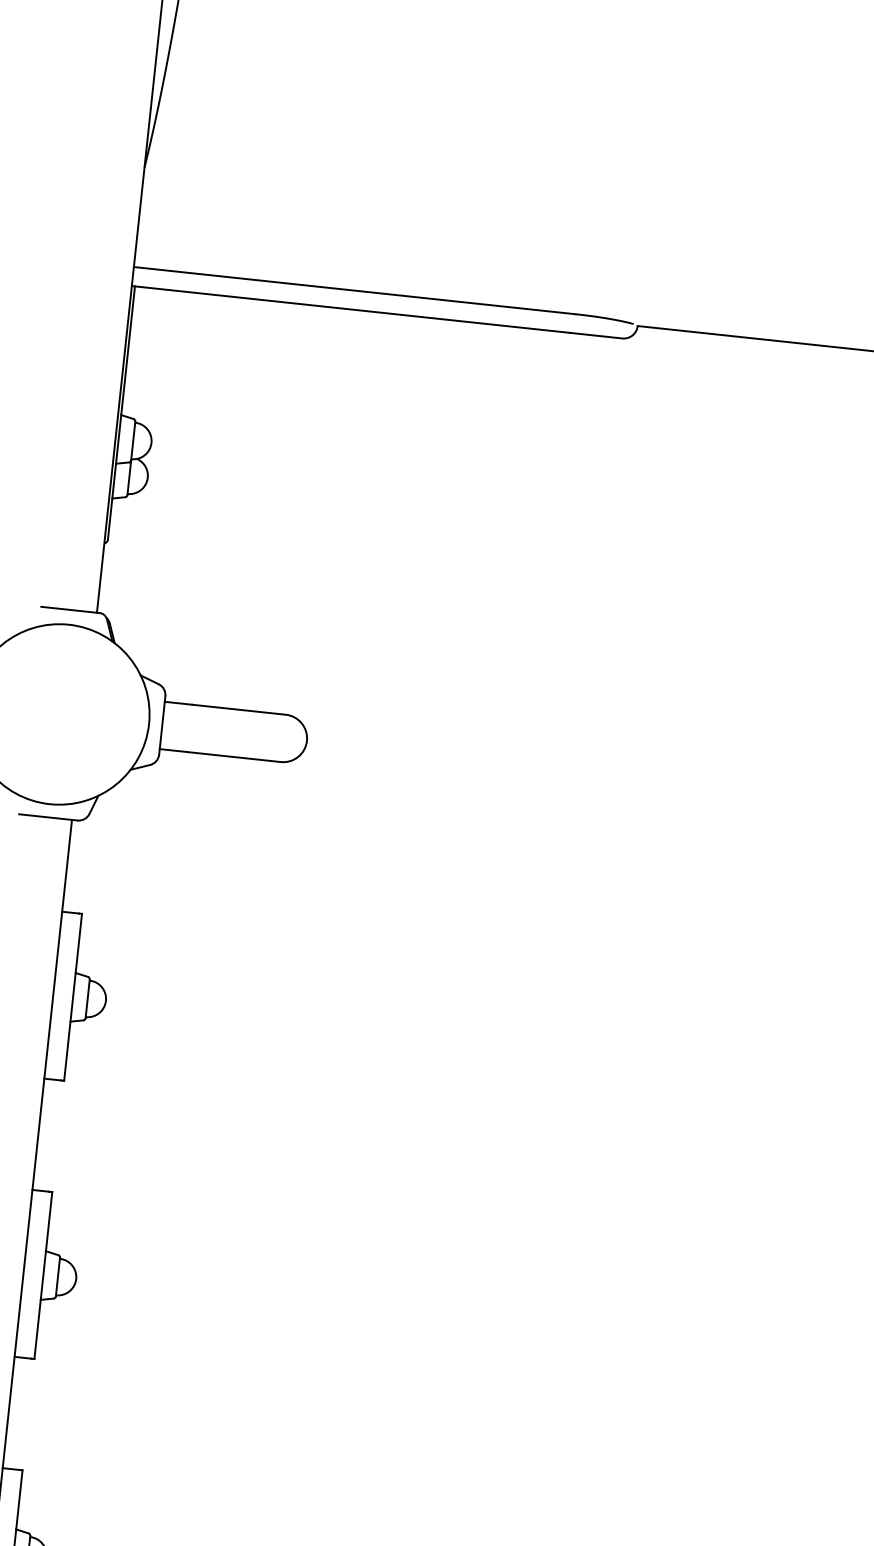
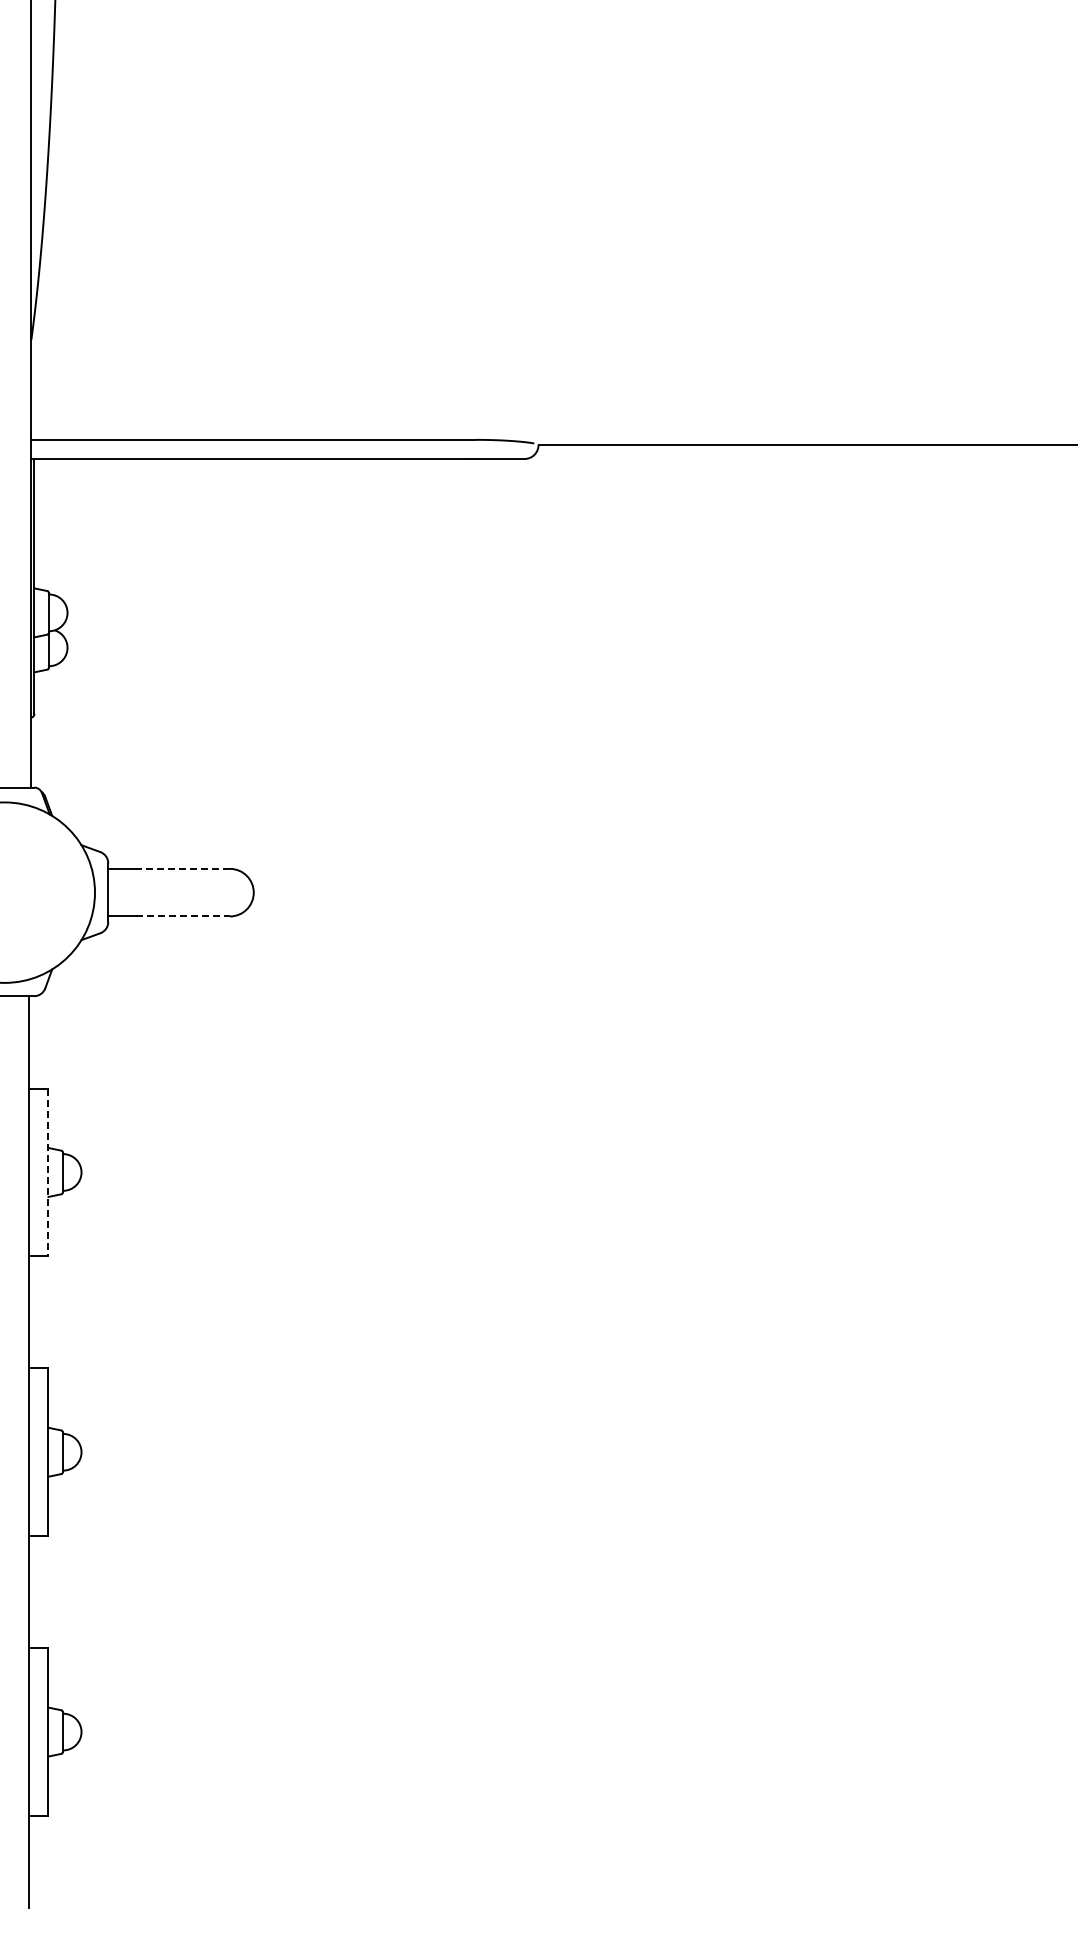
line: (239, 709) -> (183, 868), solid -> dashed
line: (234, 757) -> (183, 916), solid -> dashed
line: (73, 997) -> (48, 1172), solid -> dashed

